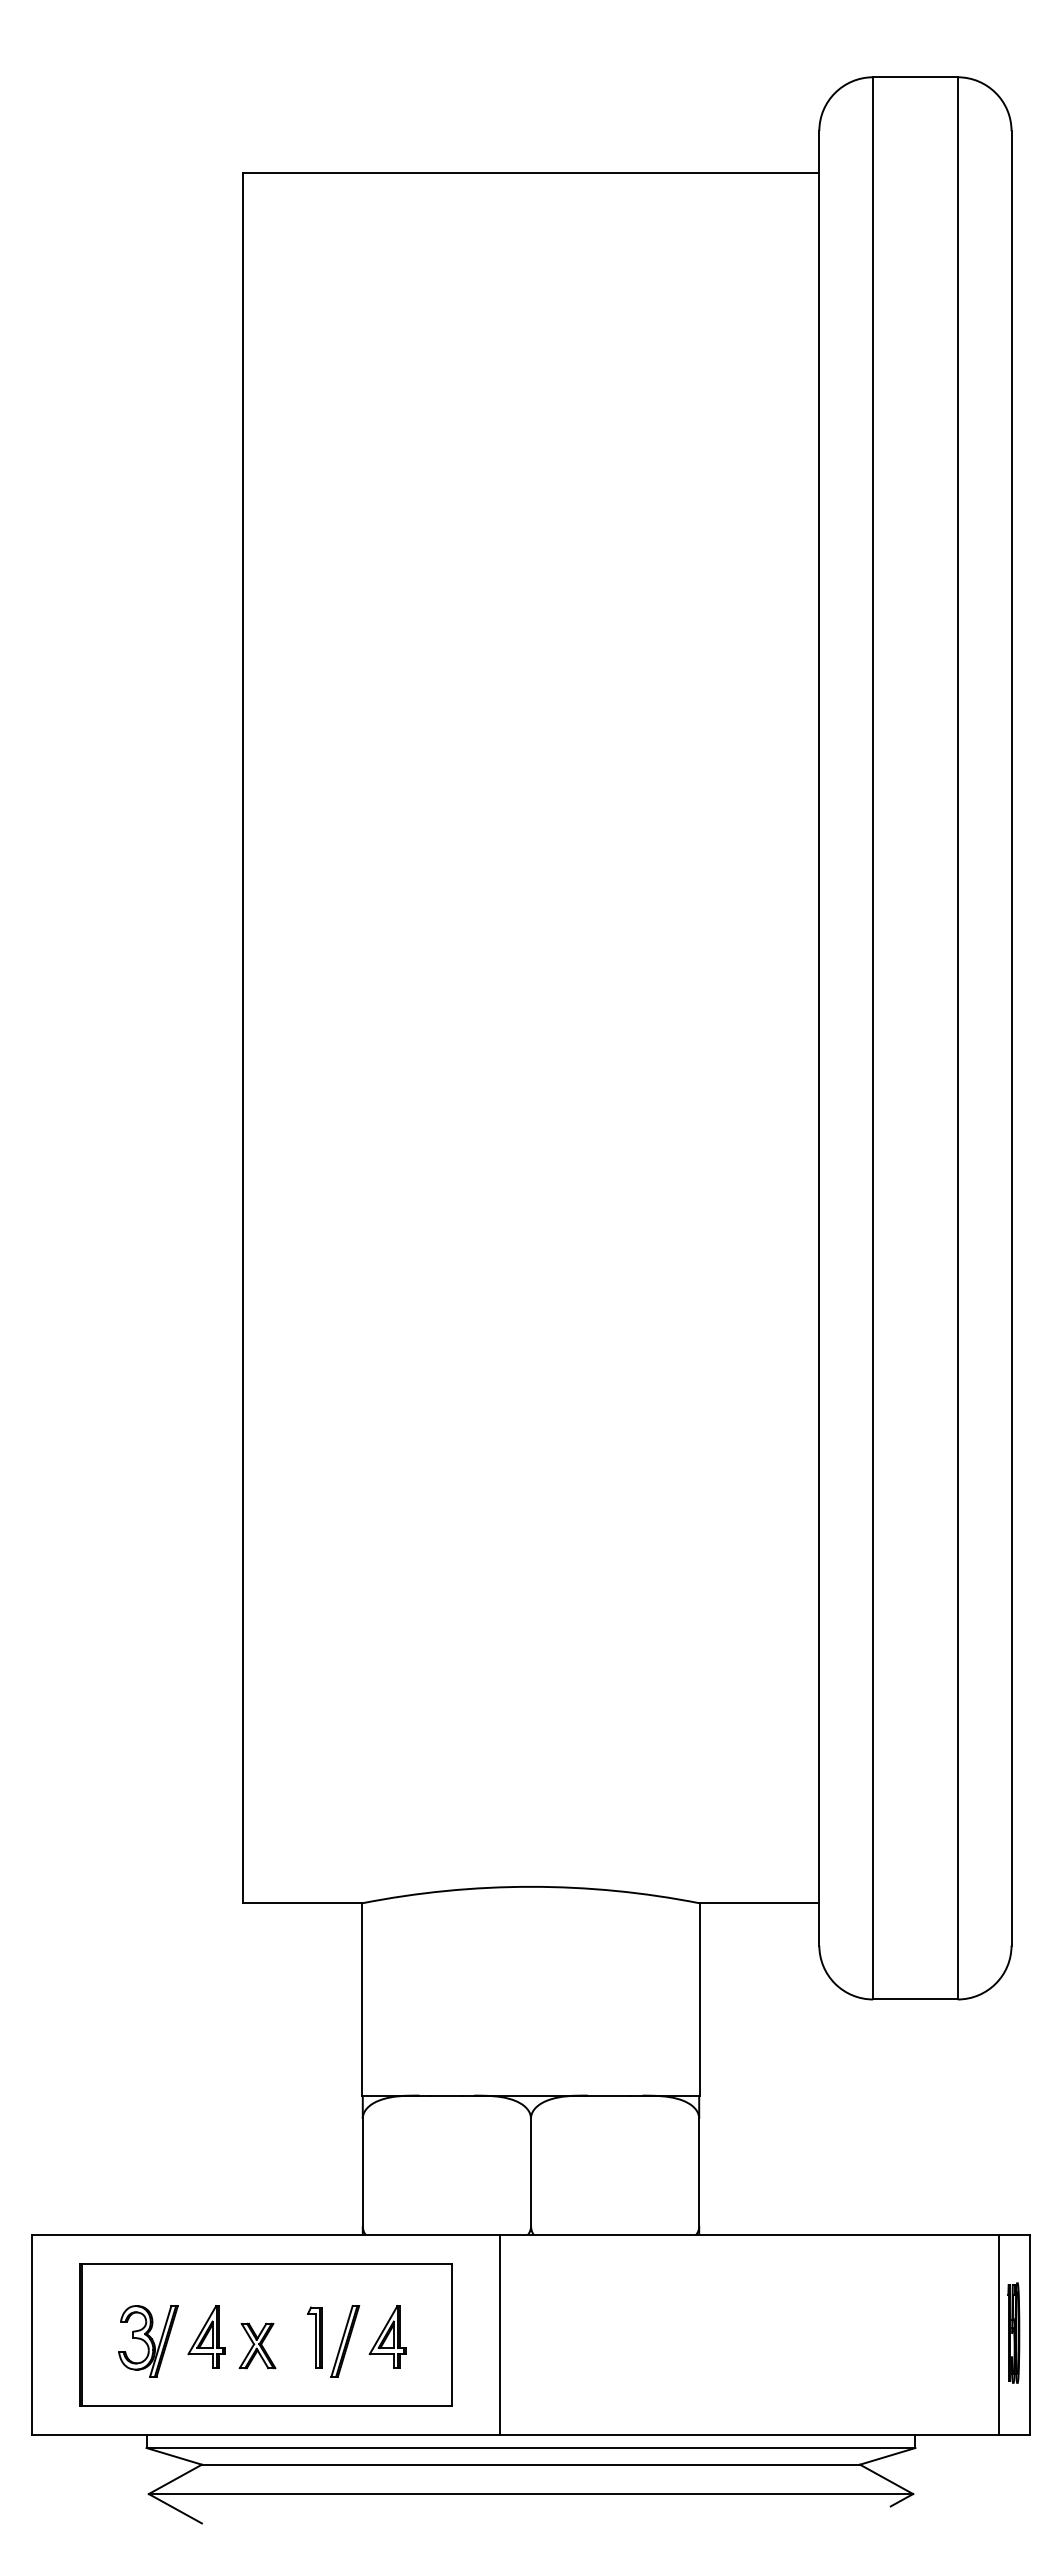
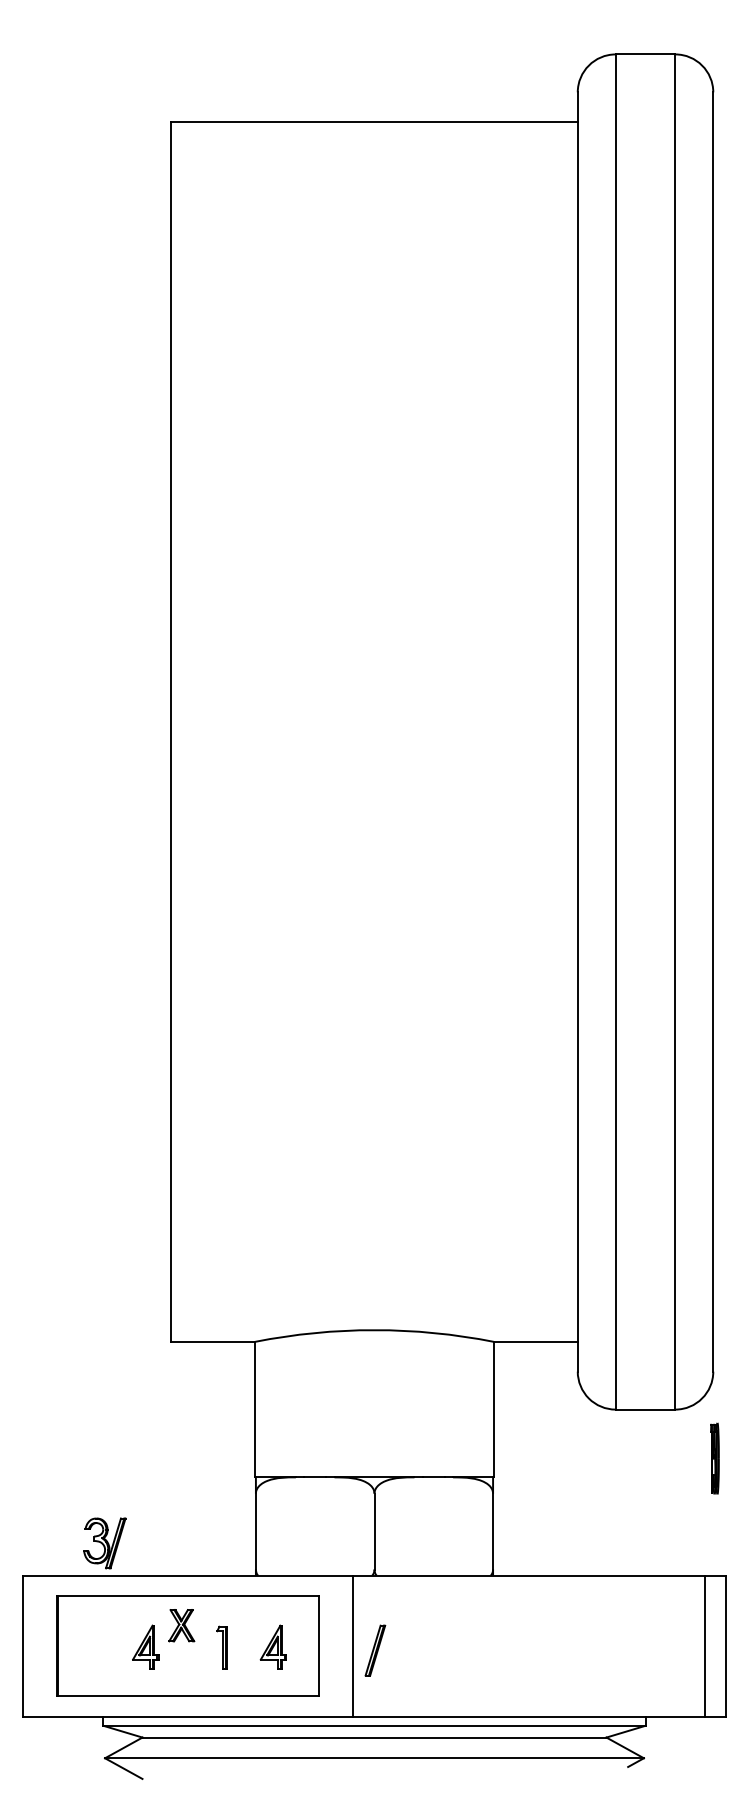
part: (1013, 2332) -> (714, 1458), moved
part: (148, 2341) -> (104, 1543), moved
part: (345, 2341) -> (375, 1650), moved
part: (257, 2345) -> (181, 1625), moved

